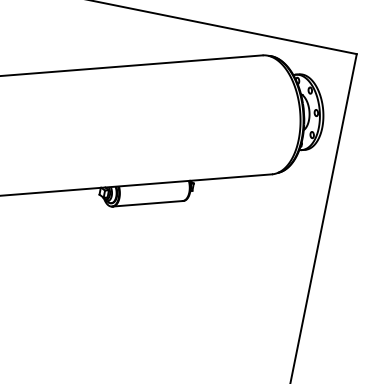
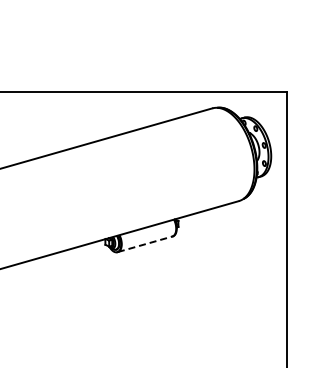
line: (148, 204) -> (145, 244), solid -> dashed

